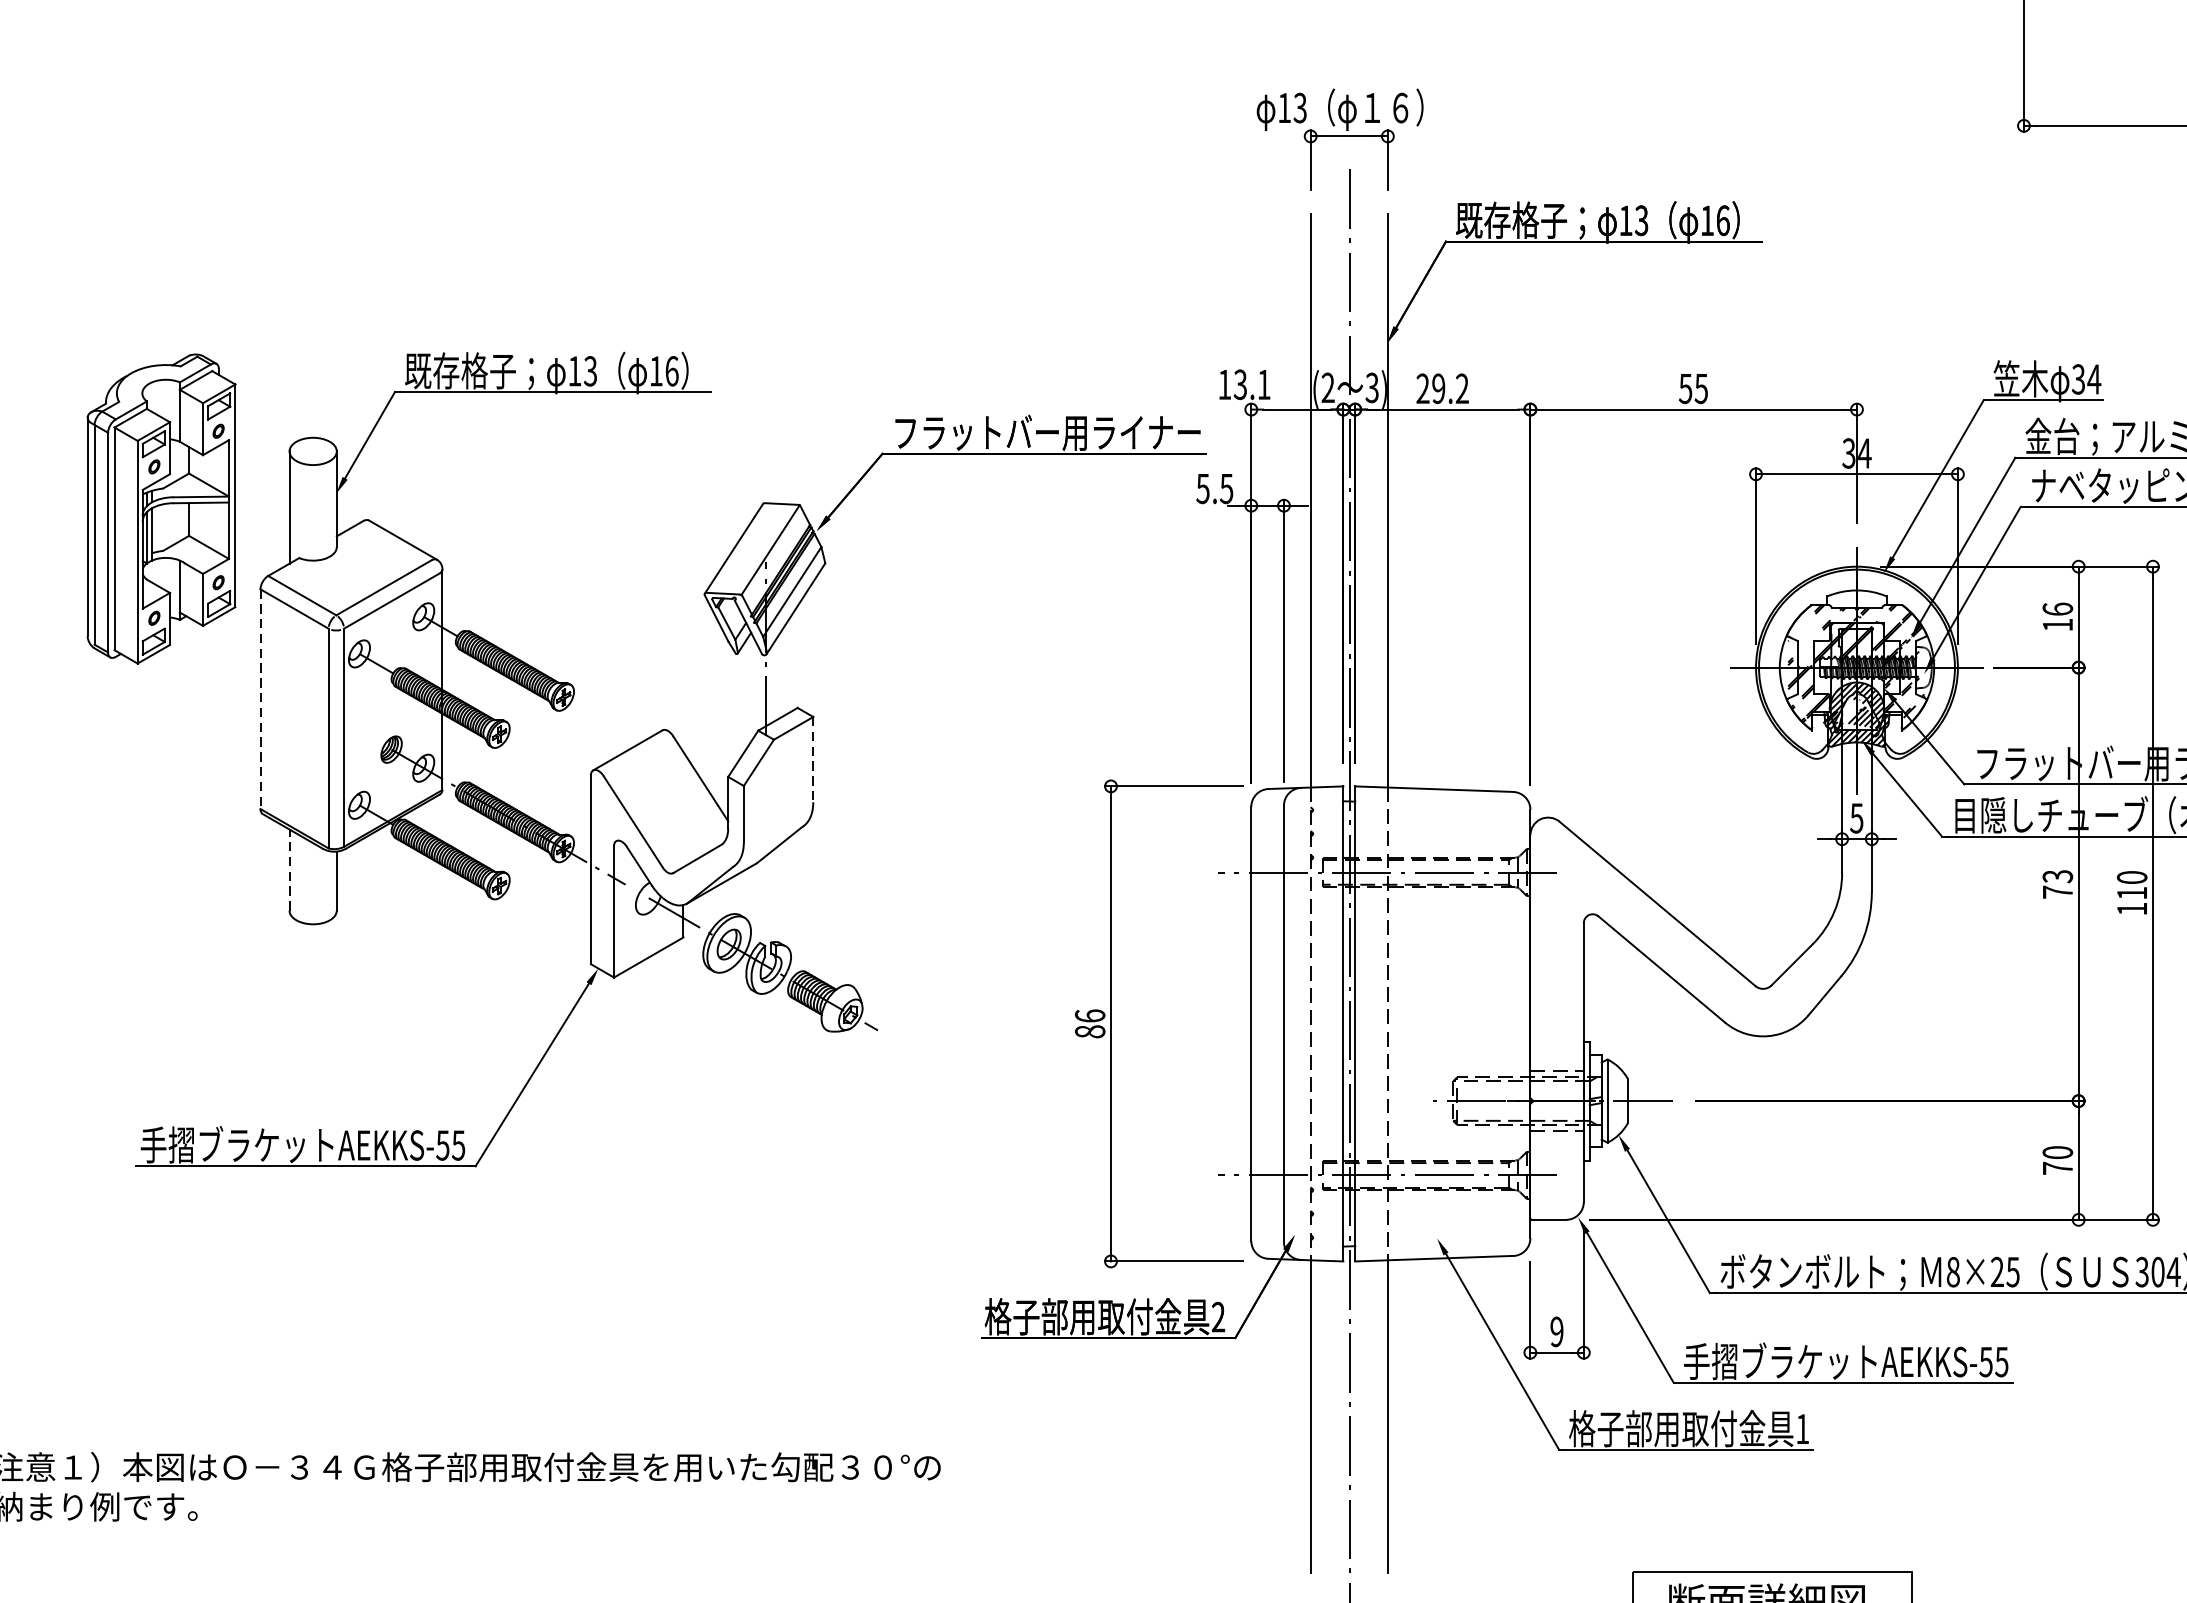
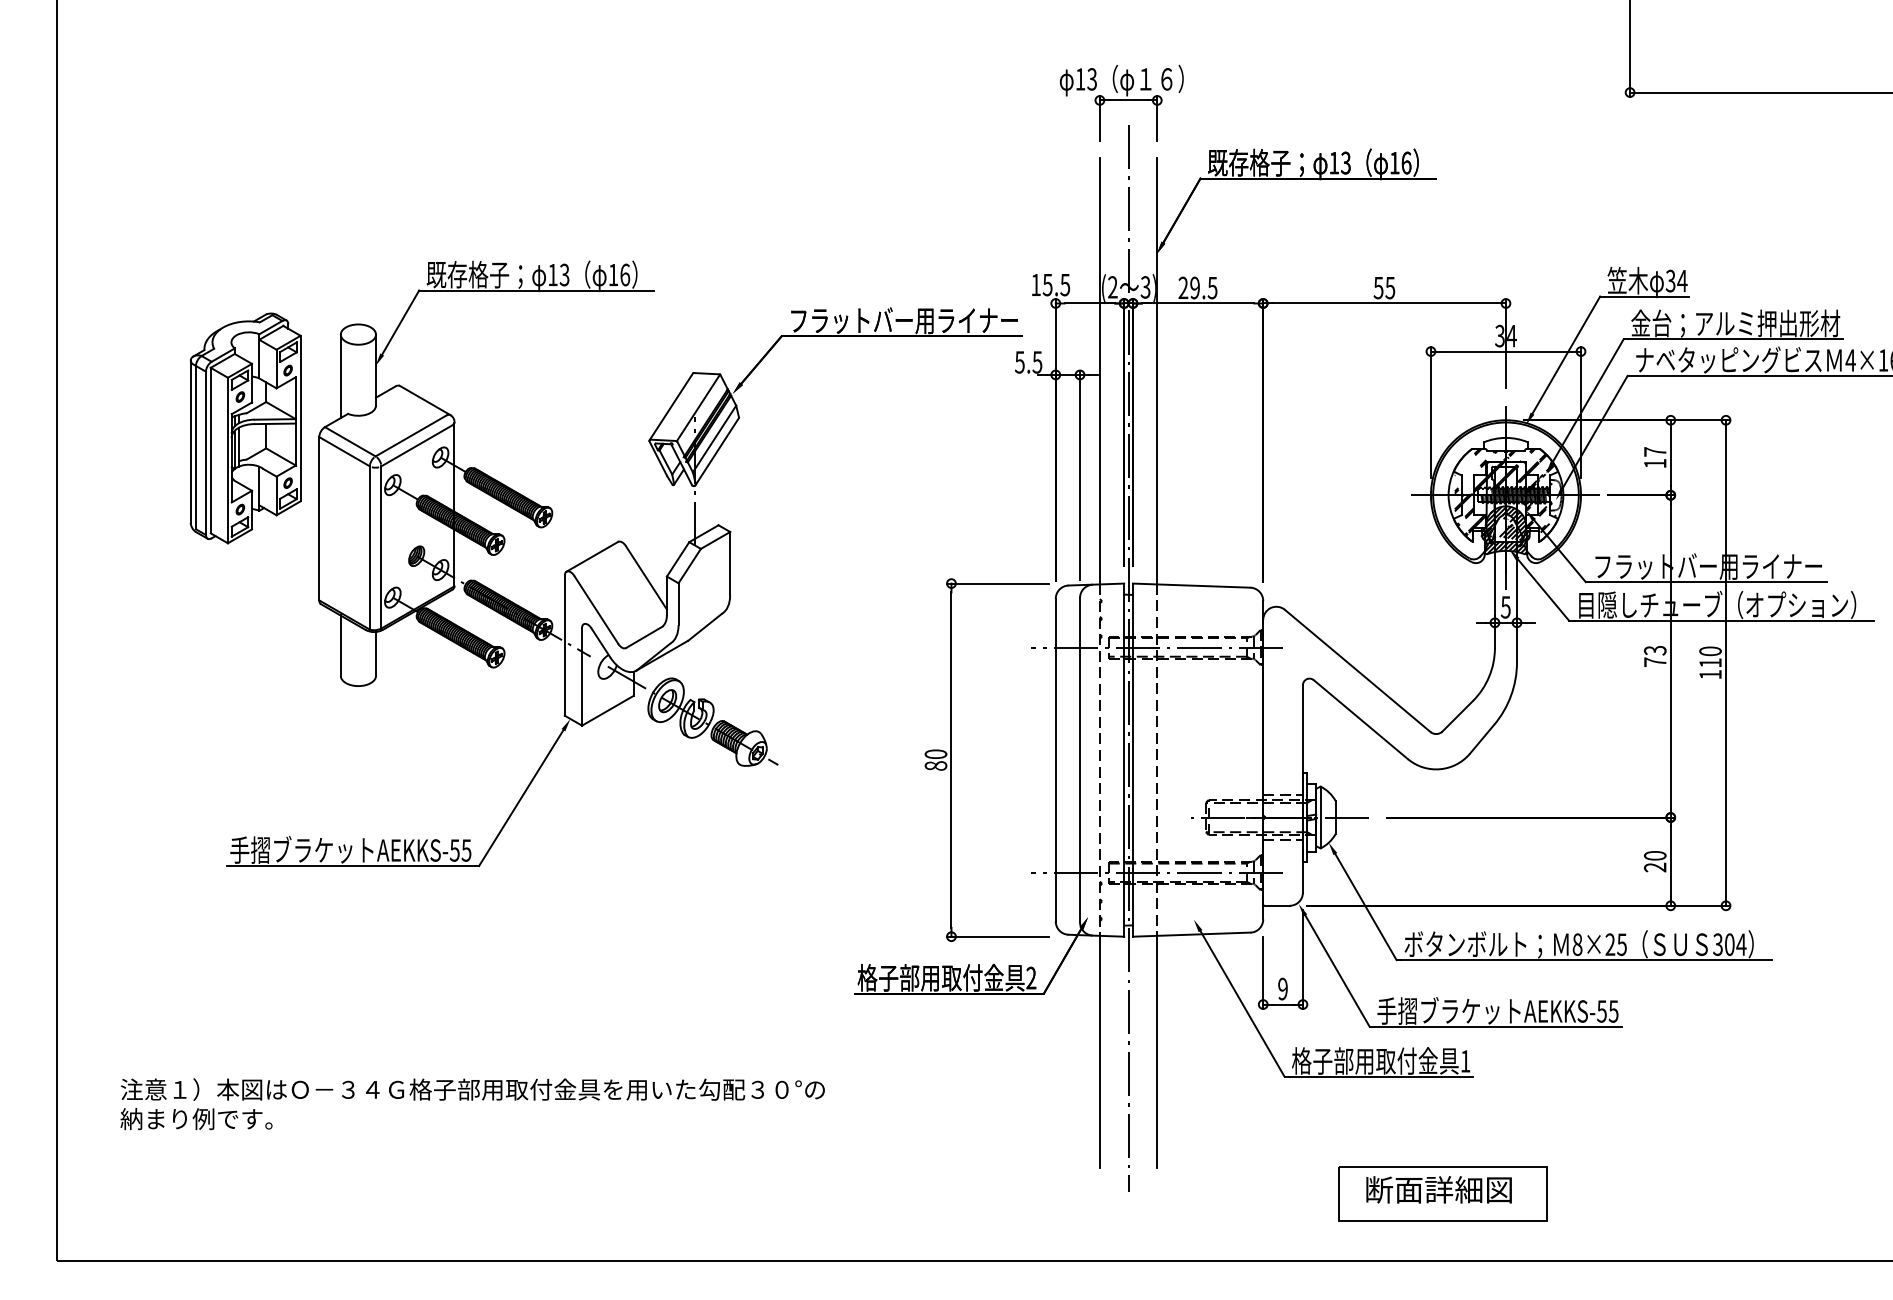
text: (1252, 384) -> (1056, 284), 13.1 -> 15.5
text: (1462, 388) -> (1212, 287), 29.2 -> 29.5
part: (161, 509) -> (245, 428), moved
text: (2058, 608) -> (1655, 451), 16 -> 17
line: (260, 698) -> (319, 518), dashed -> solid
line: (813, 759) -> (730, 563), dashed -> solid
line: (289, 869) -> (340, 645), dashed -> solid
text: (1089, 1014) -> (935, 753), 86 -> 80
text: (2058, 1168) -> (1655, 867), 70 -> 20

